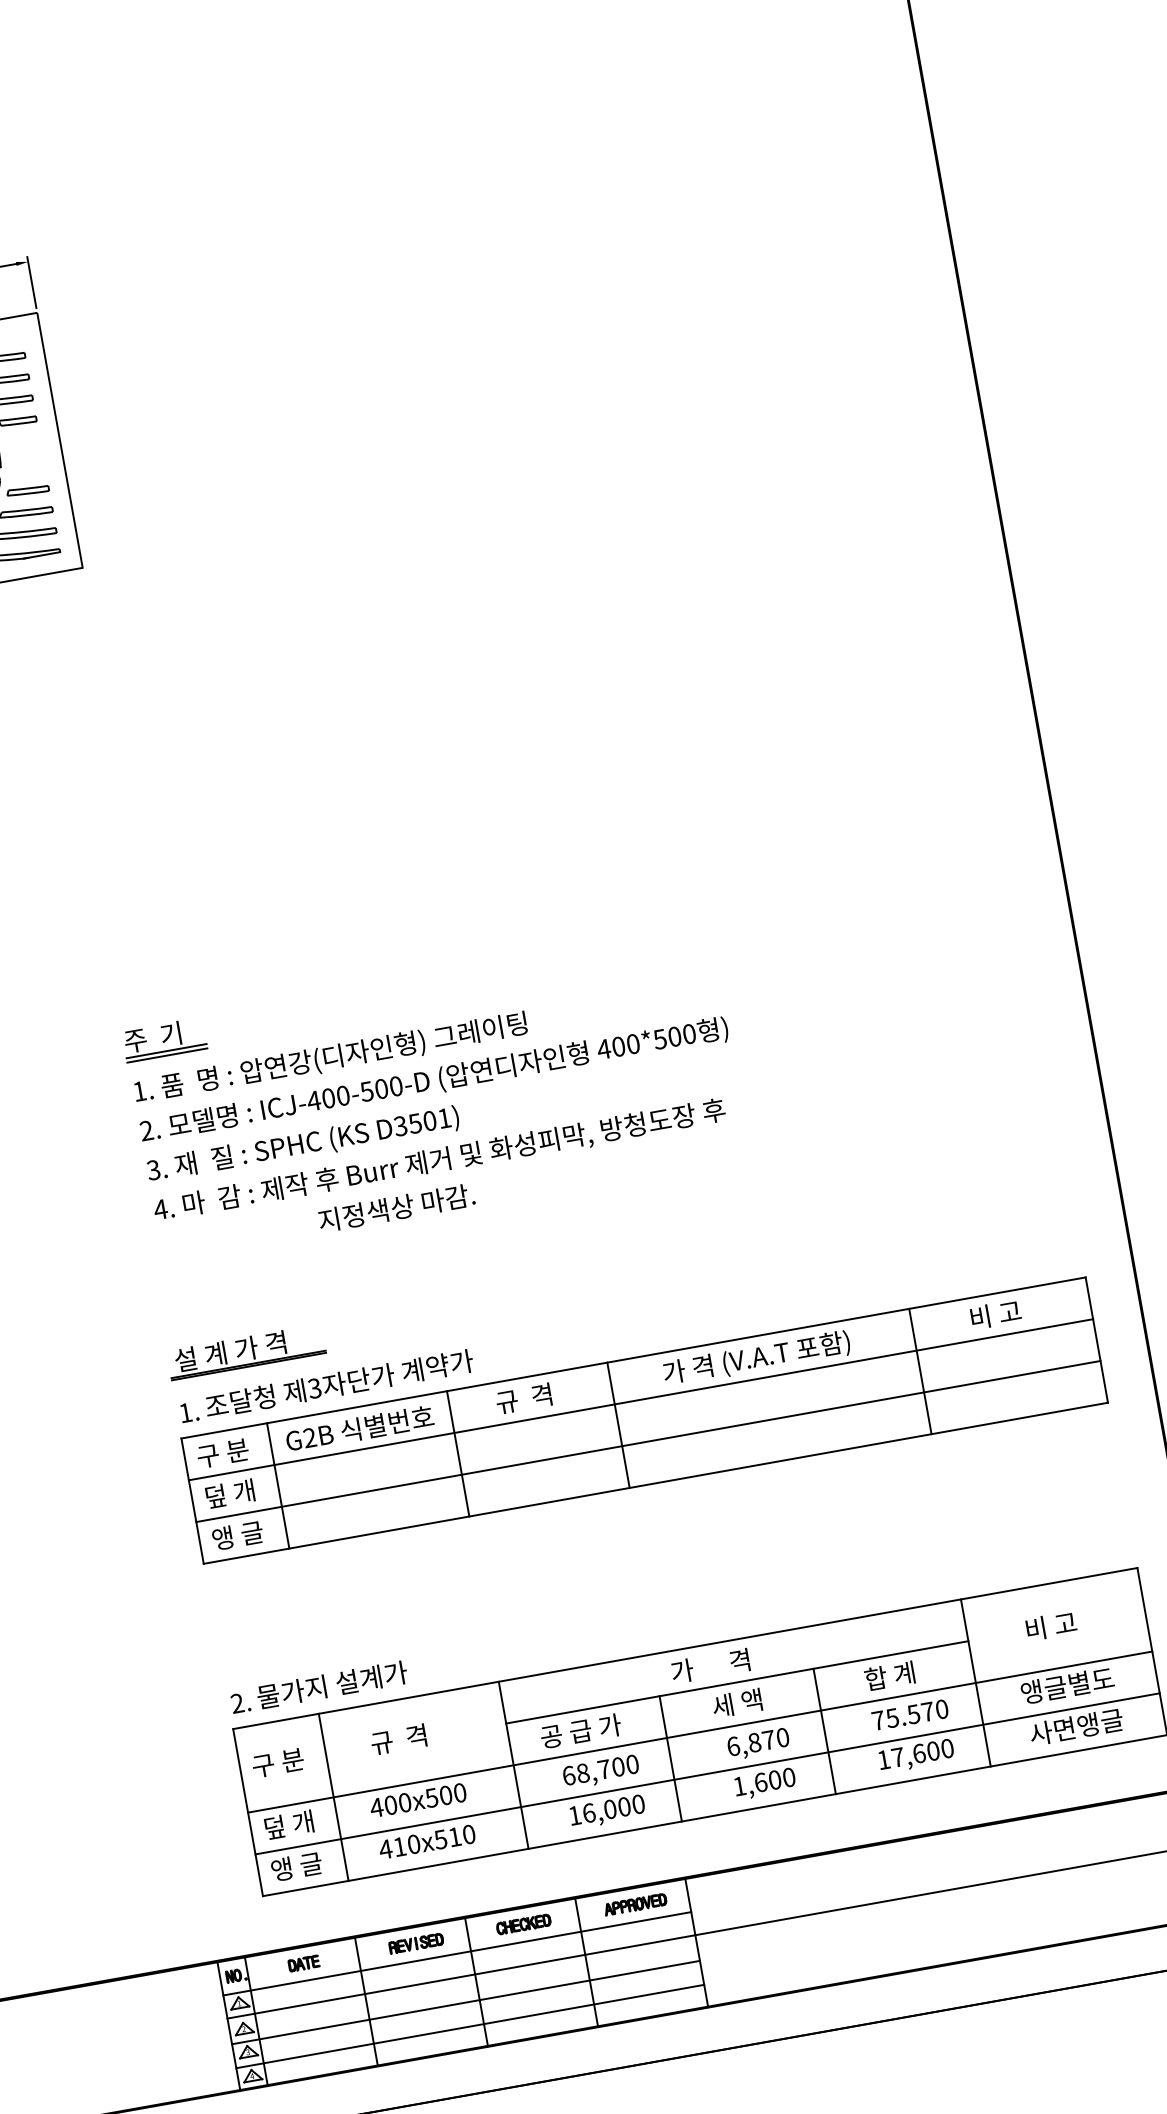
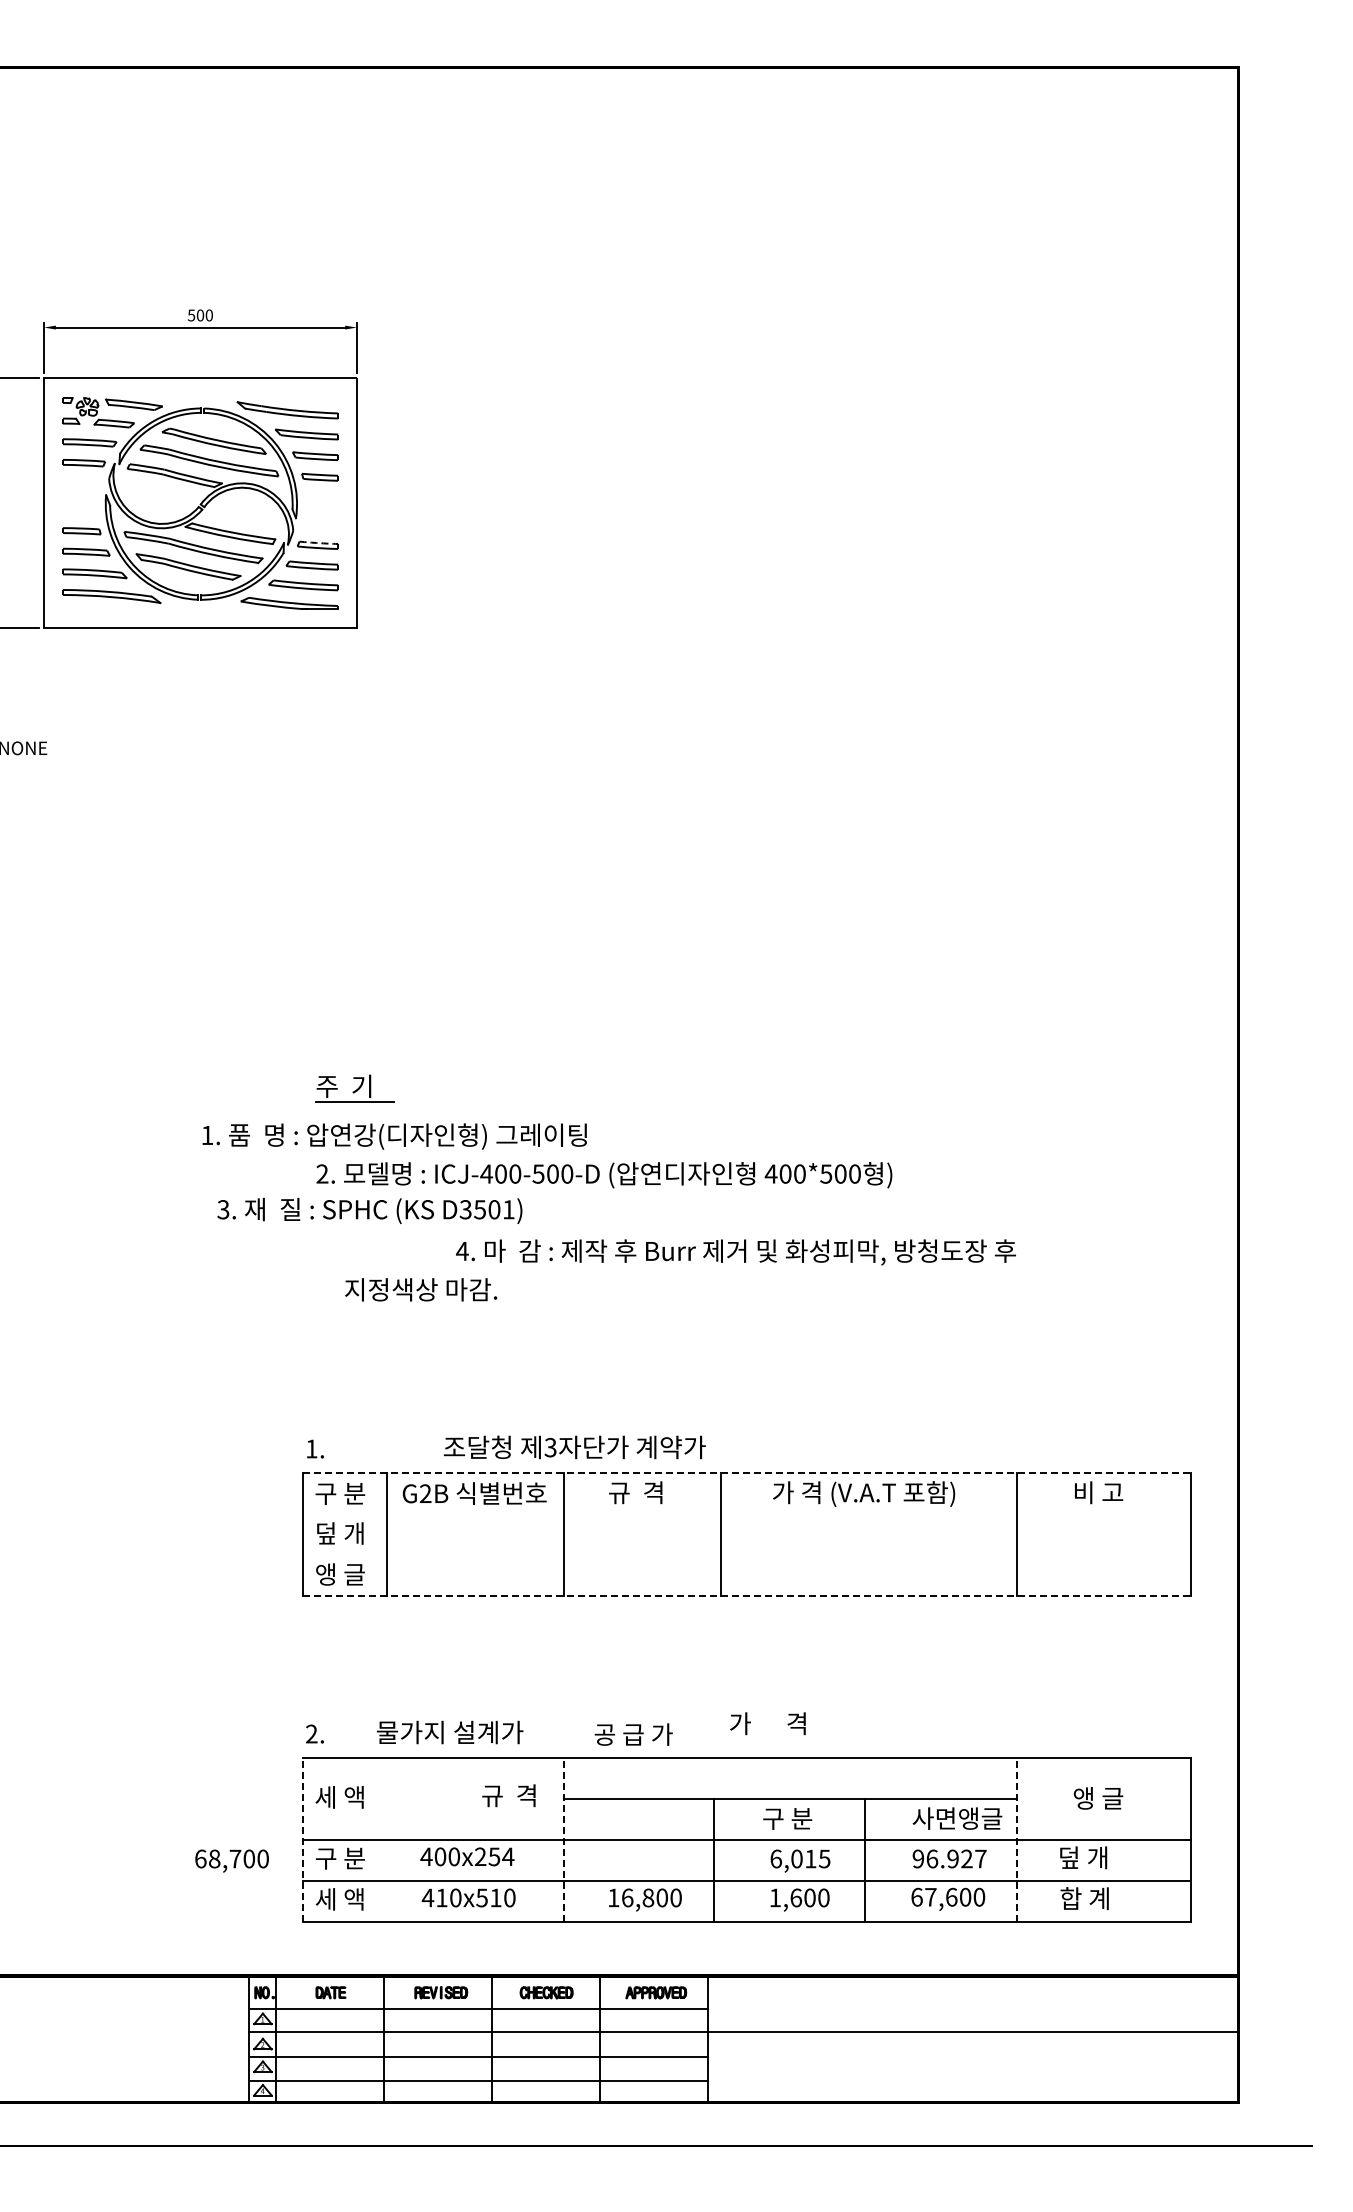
arc: (28, 488) -> (318, 543), solid -> dashed
line: (166, 1055) -> (354, 1105), removed
text: (330, 1058) -> (394, 1136), moved
text: (302, 1144) -> (369, 1210), moved
text: (439, 1161) -> (735, 1252), moved
text: (397, 1207) -> (421, 1289), moved
part: (246, 1352) -> (379, 1401), removed
line: (633, 1357) -> (746, 1472), solid -> dashed
text: (339, 1384) -> (574, 1447), moved
line: (640, 1399) -> (746, 1513), removed
line: (647, 1441) -> (746, 1554), removed
line: (655, 1483) -> (746, 1595), solid -> dashed
text: (1050, 1626) -> (1098, 1798), 비 고 -> 앵 글
text: (710, 1666) -> (767, 1723), moved
text: (910, 1672) -> (957, 1818), 합 계 -> 사면앵글
line: (975, 1682) -> (1017, 1839), solid -> dashed
text: (331, 1685) -> (449, 1732), moved
text: (1067, 1685) -> (1104, 1857), 앵글별도 -> 덮 개
text: (737, 1703) -> (787, 1818), 세 액 -> 구 분
text: (910, 1714) -> (949, 1858), 75.570 -> 96.927
text: (1076, 1726) -> (1105, 1898), 사면앵글 -> 합 계
text: (580, 1731) -> (633, 1734), moved
text: (398, 1739) -> (508, 1795), moved
text: (768, 1739) -> (810, 1858), 6,870 -> 6,015
text: (883, 1759) -> (916, 1896), 17,600 -> 67,600
text: (278, 1762) -> (340, 1797), 구 분 -> 세 액
line: (513, 1765) -> (563, 1839), solid -> dashed
text: (600, 1771) -> (231, 1860), moved
text: (445, 1795) -> (494, 1856), 400x500 -> 400x254
line: (333, 1797) -> (387, 1839), removed
text: (610, 1809) -> (648, 1898), 16,000 -> 16,800
line: (248, 1812) -> (303, 1839), solid -> dashed
text: (288, 1825) -> (339, 1858), 덮 개 -> 구 분
text: (295, 1867) -> (339, 1899), 앵 글 -> 세 액

